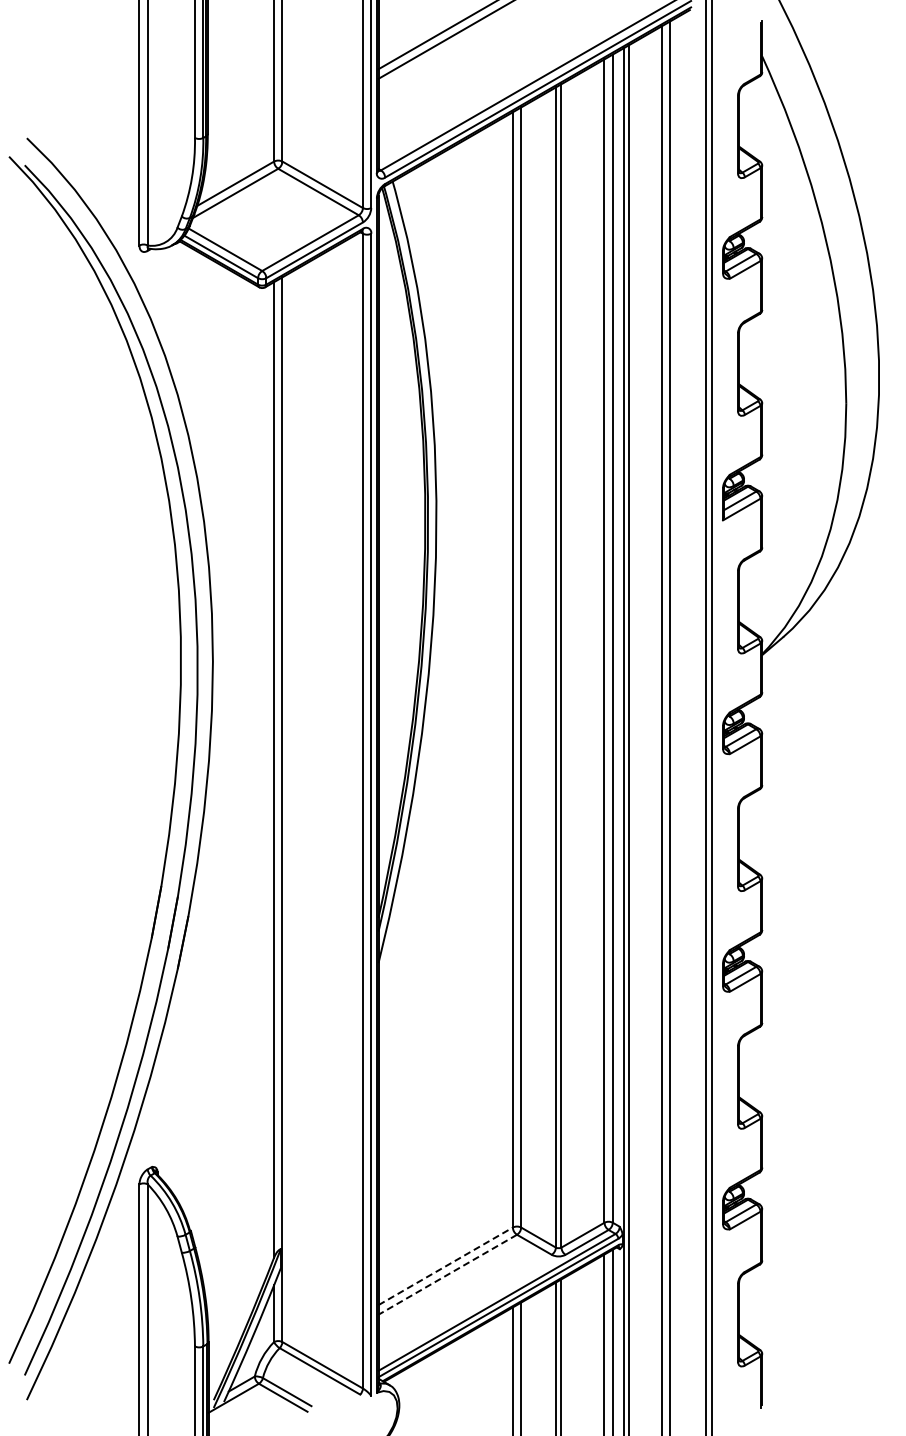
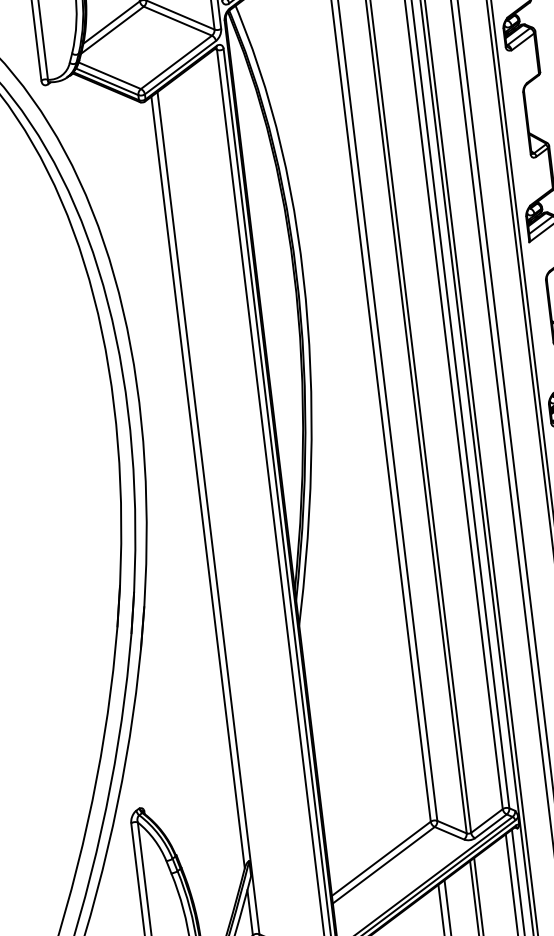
line: (445, 1266) -> (381, 858), dashed -> solid
line: (447, 1274) -> (383, 865), dashed -> solid

